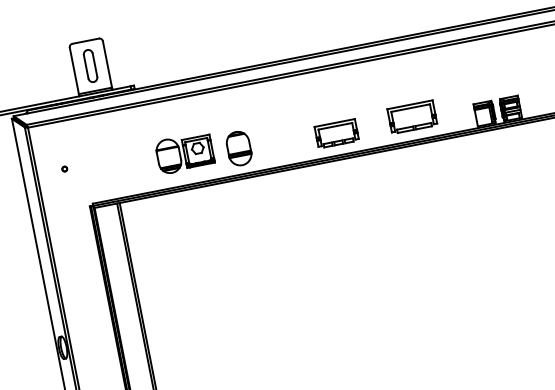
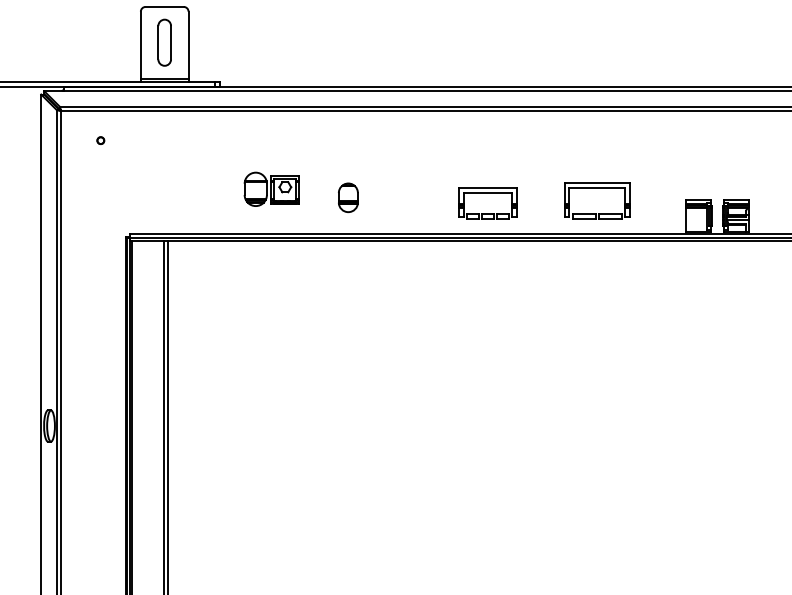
part: (239, 148) -> (348, 197), size x0.6
part: (184, 153) -> (271, 189), size x0.7
part: (64, 169) -> (100, 140), moved

